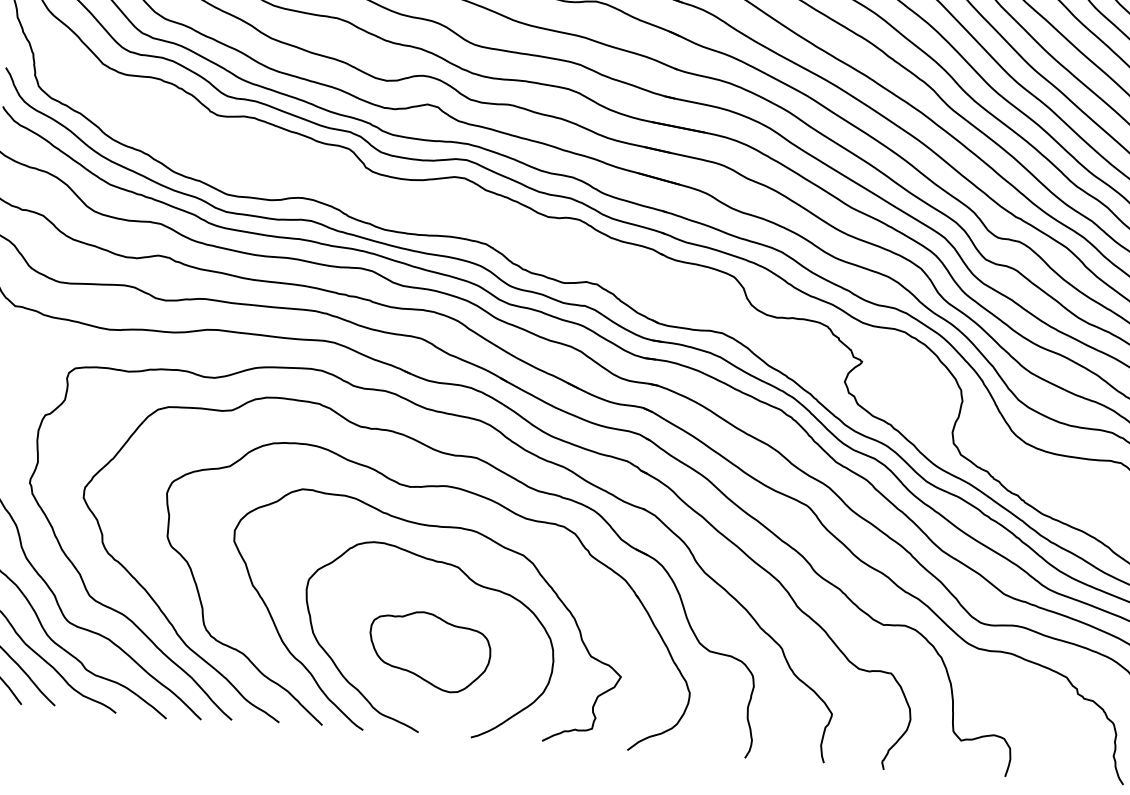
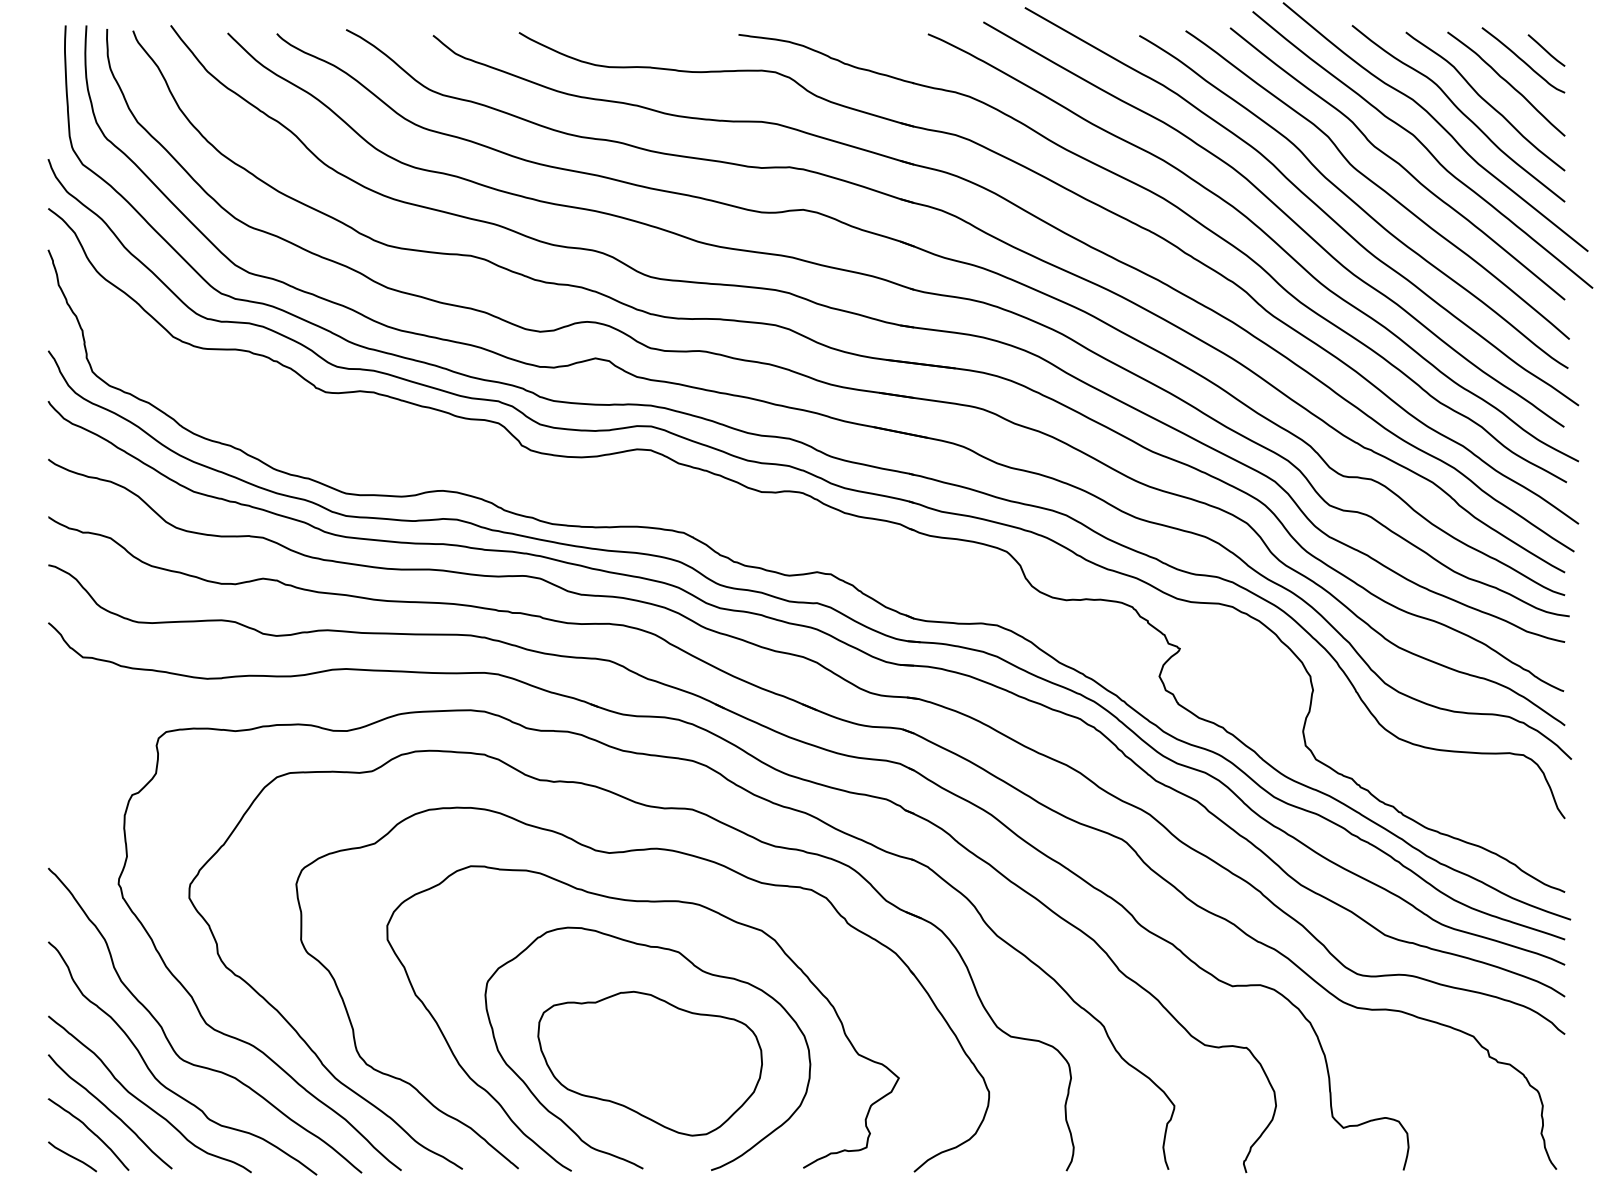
part: (429, 651) -> (649, 1063), size x1.43

